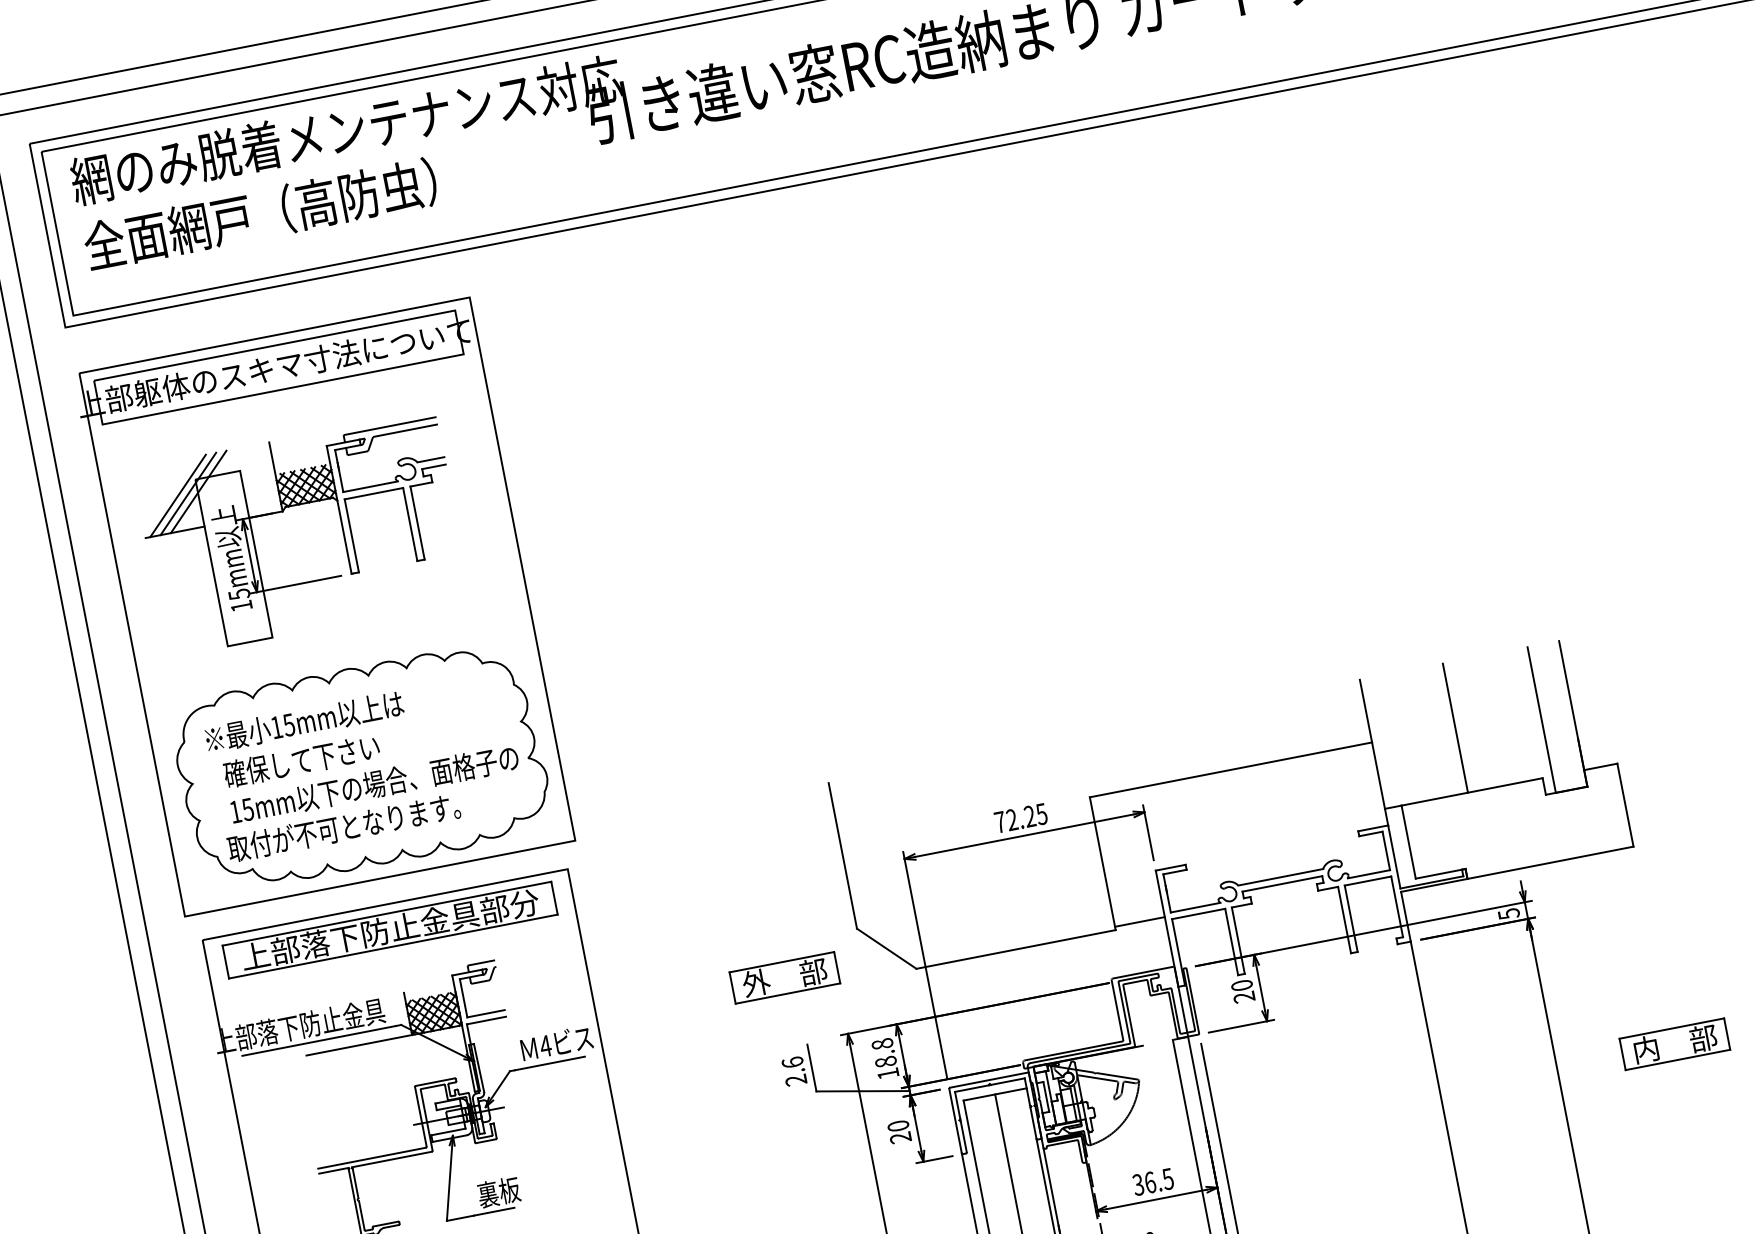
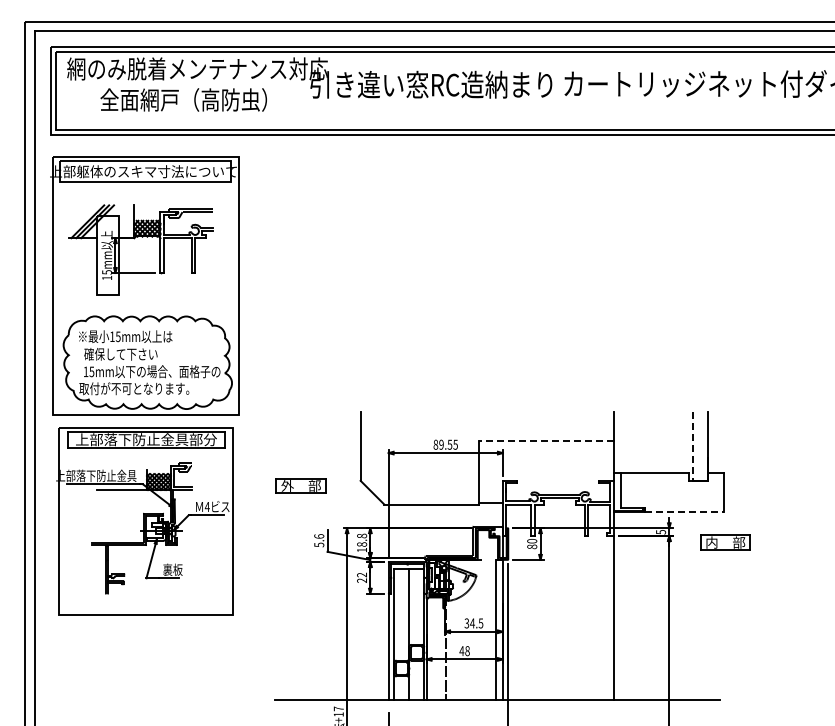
text: (259, 213) -> (183, 99), moved
line: (1542, 720) -> (693, 446), solid -> dashed
line: (1456, 726) -> (653, 441), removed
line: (1229, 770) -> (545, 441), solid -> dashed
text: (1014, 818) -> (442, 444), 72.25 -> 89.55
line: (1550, 862) -> (684, 512), solid -> dashed
part: (783, 977) -> (300, 485), moved
text: (1244, 996) -> (532, 546), 20 -> 80
part: (1674, 1043) -> (725, 542), moved
text: (796, 1079) -> (319, 544), 2.6 -> 5.6
text: (897, 1125) -> (361, 574), 20 -> 22
text: (1150, 1182) -> (472, 623), 36.5 -> 34.5

